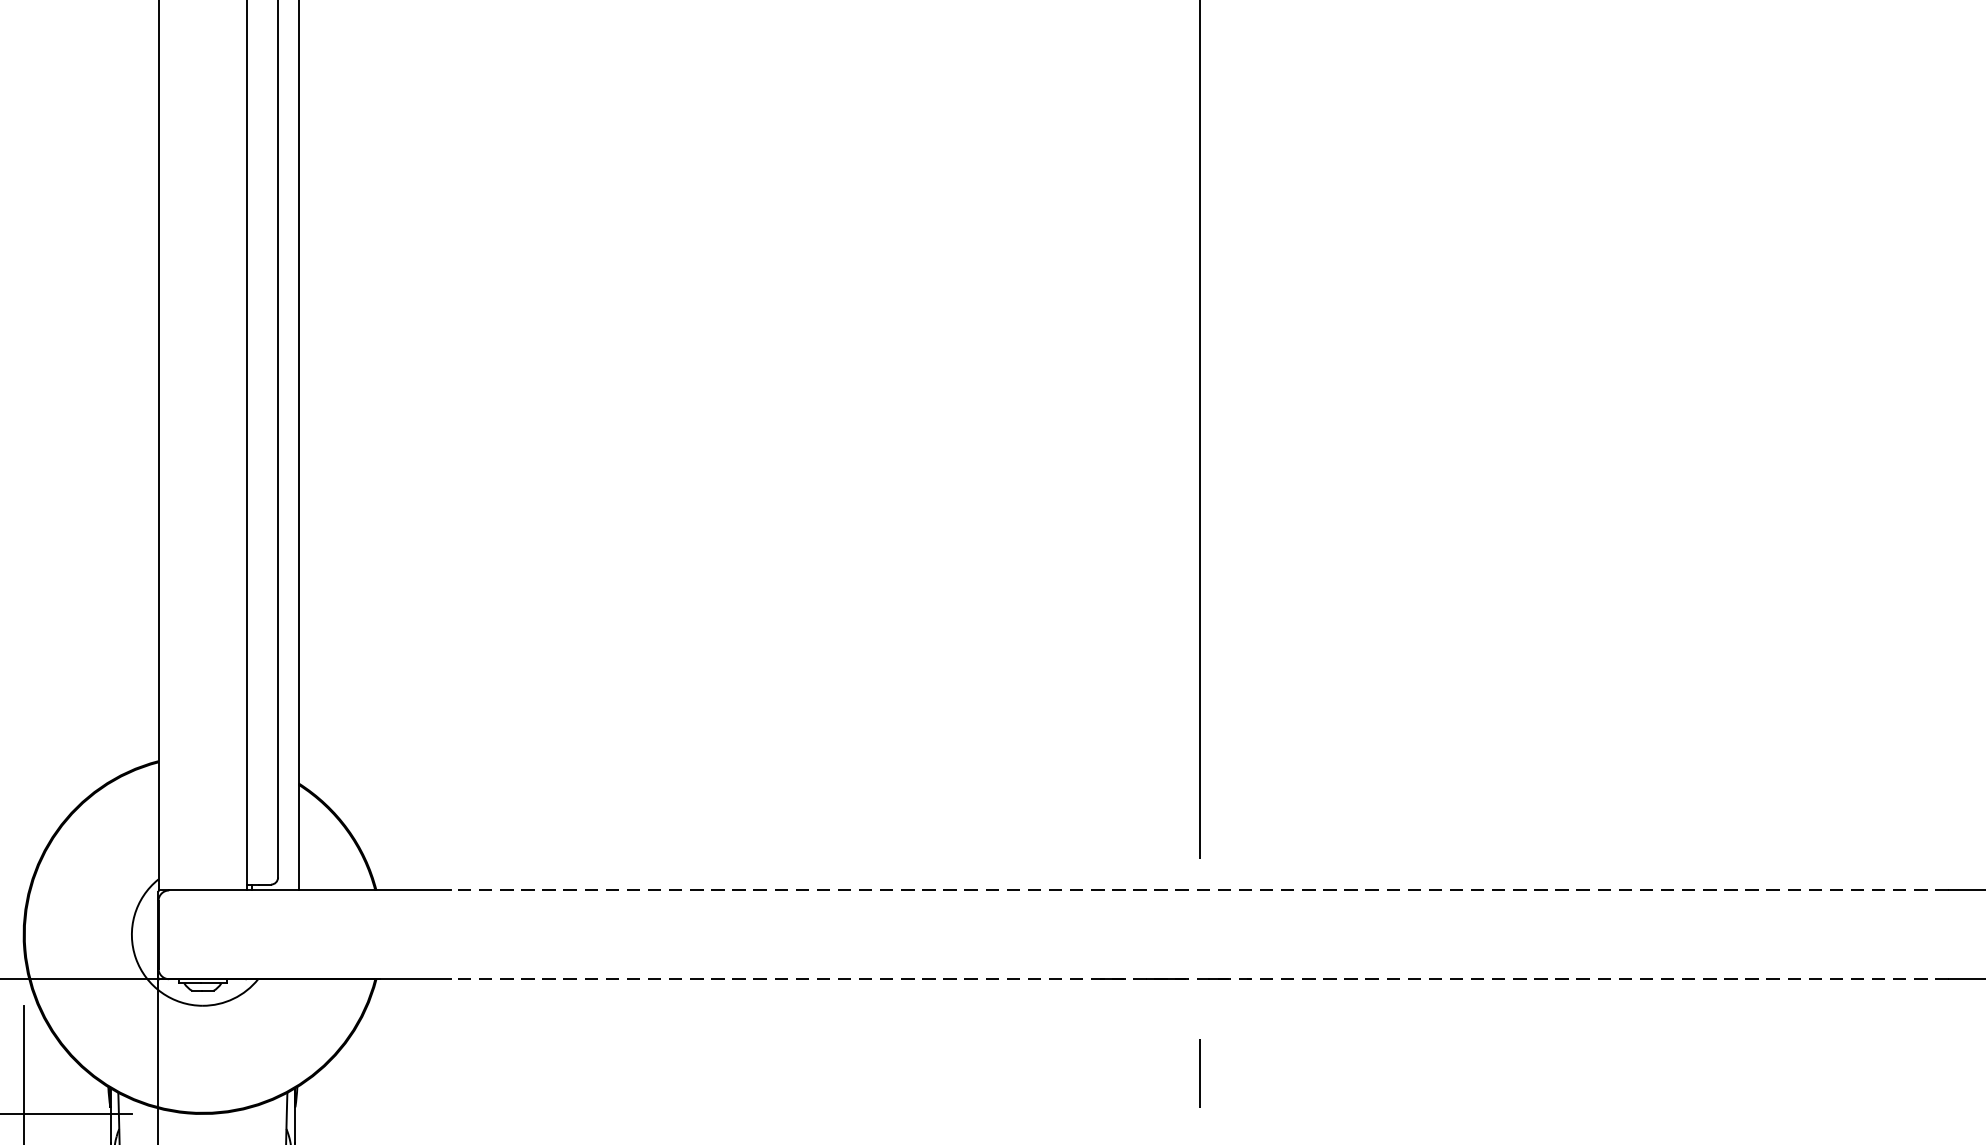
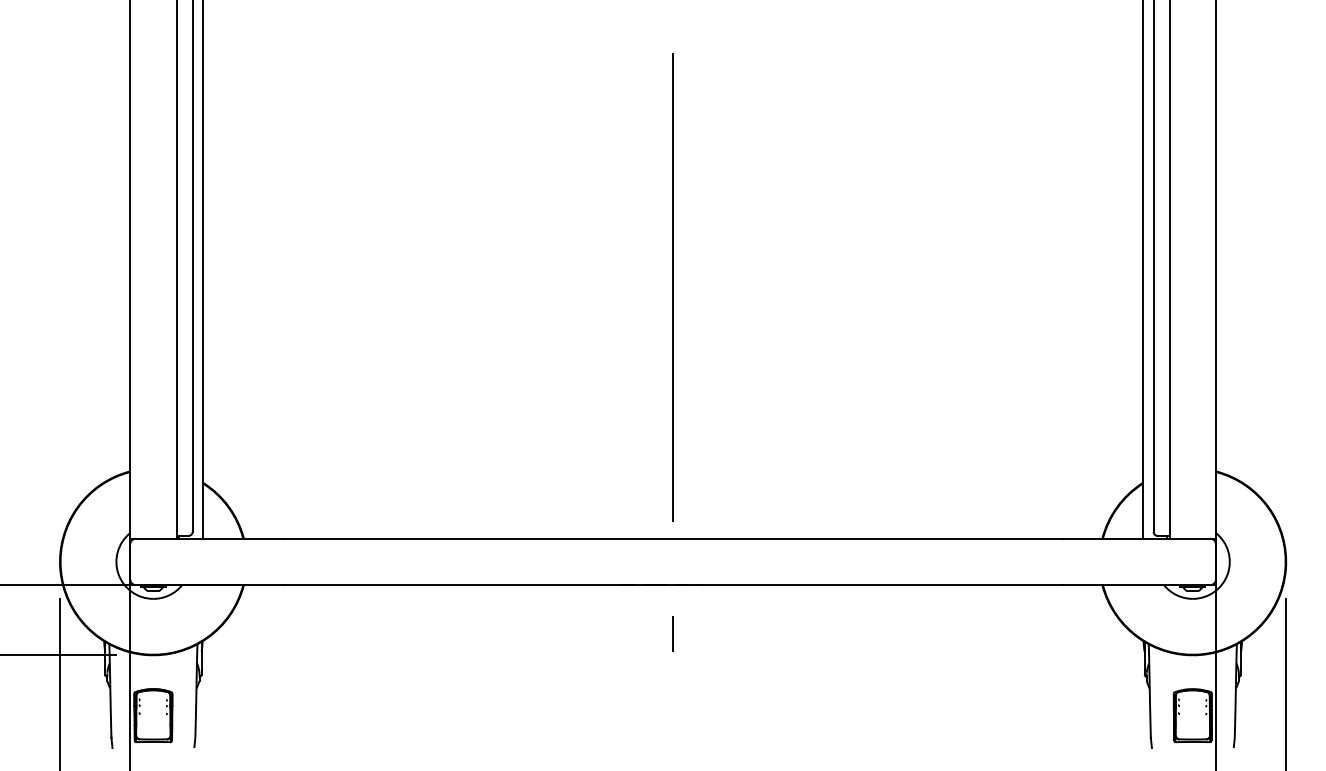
line: (1198, 889) -> (672, 538), dashed -> solid
line: (1198, 980) -> (672, 585), dashed -> solid

